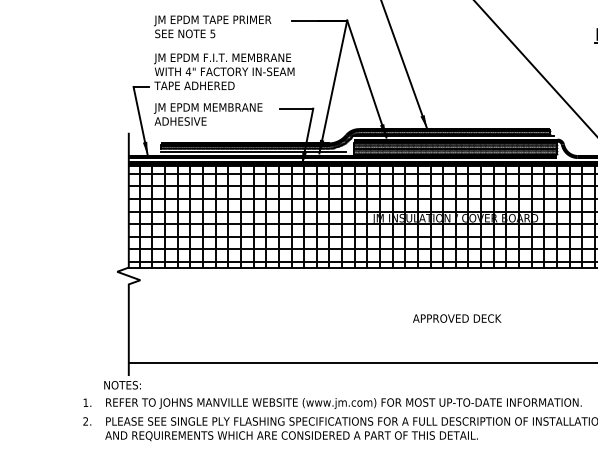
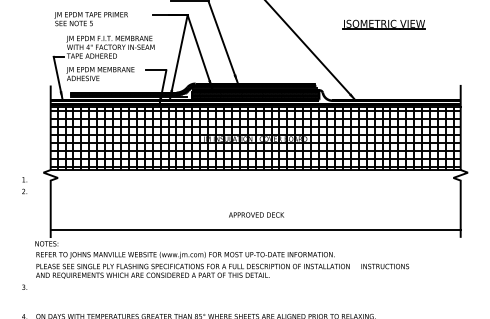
text: (211, 27) -> (90, 19), moved
text: (457, 317) -> (256, 214), moved
text: (86, 411) -> (24, 185), moved

